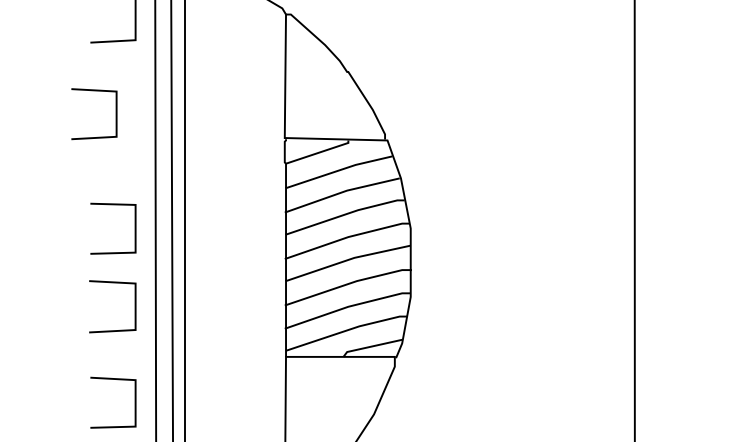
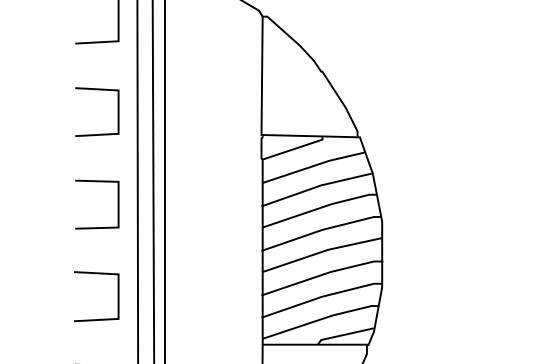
line: (115, 114) -> (117, 112), moved
line: (134, 228) -> (117, 204), moved

